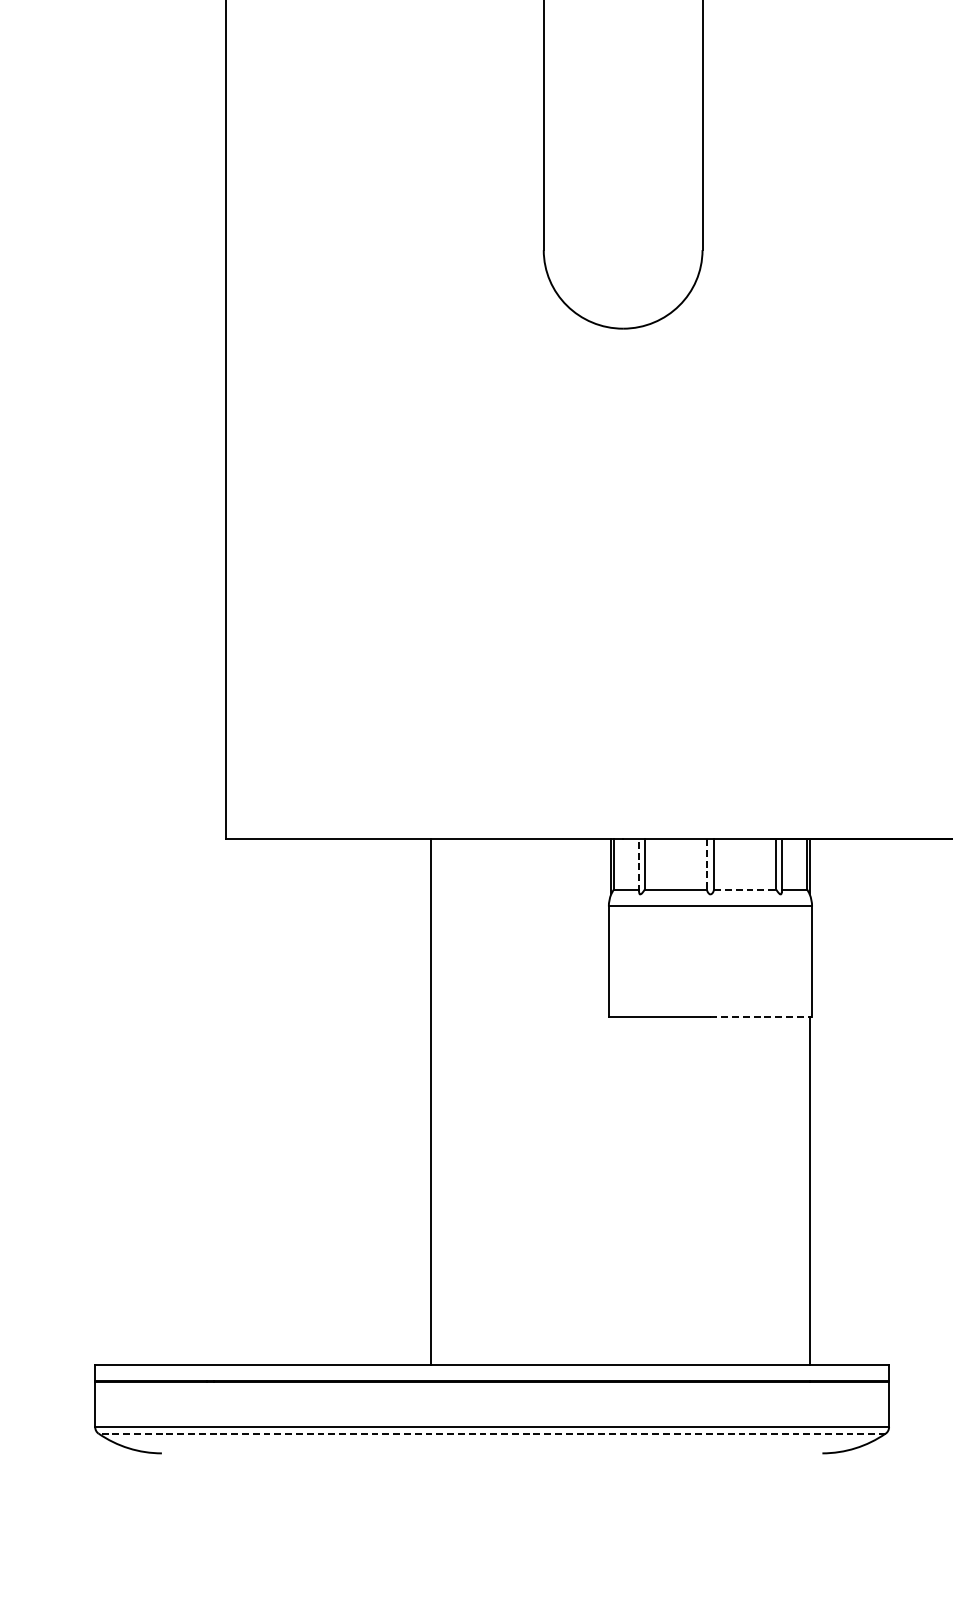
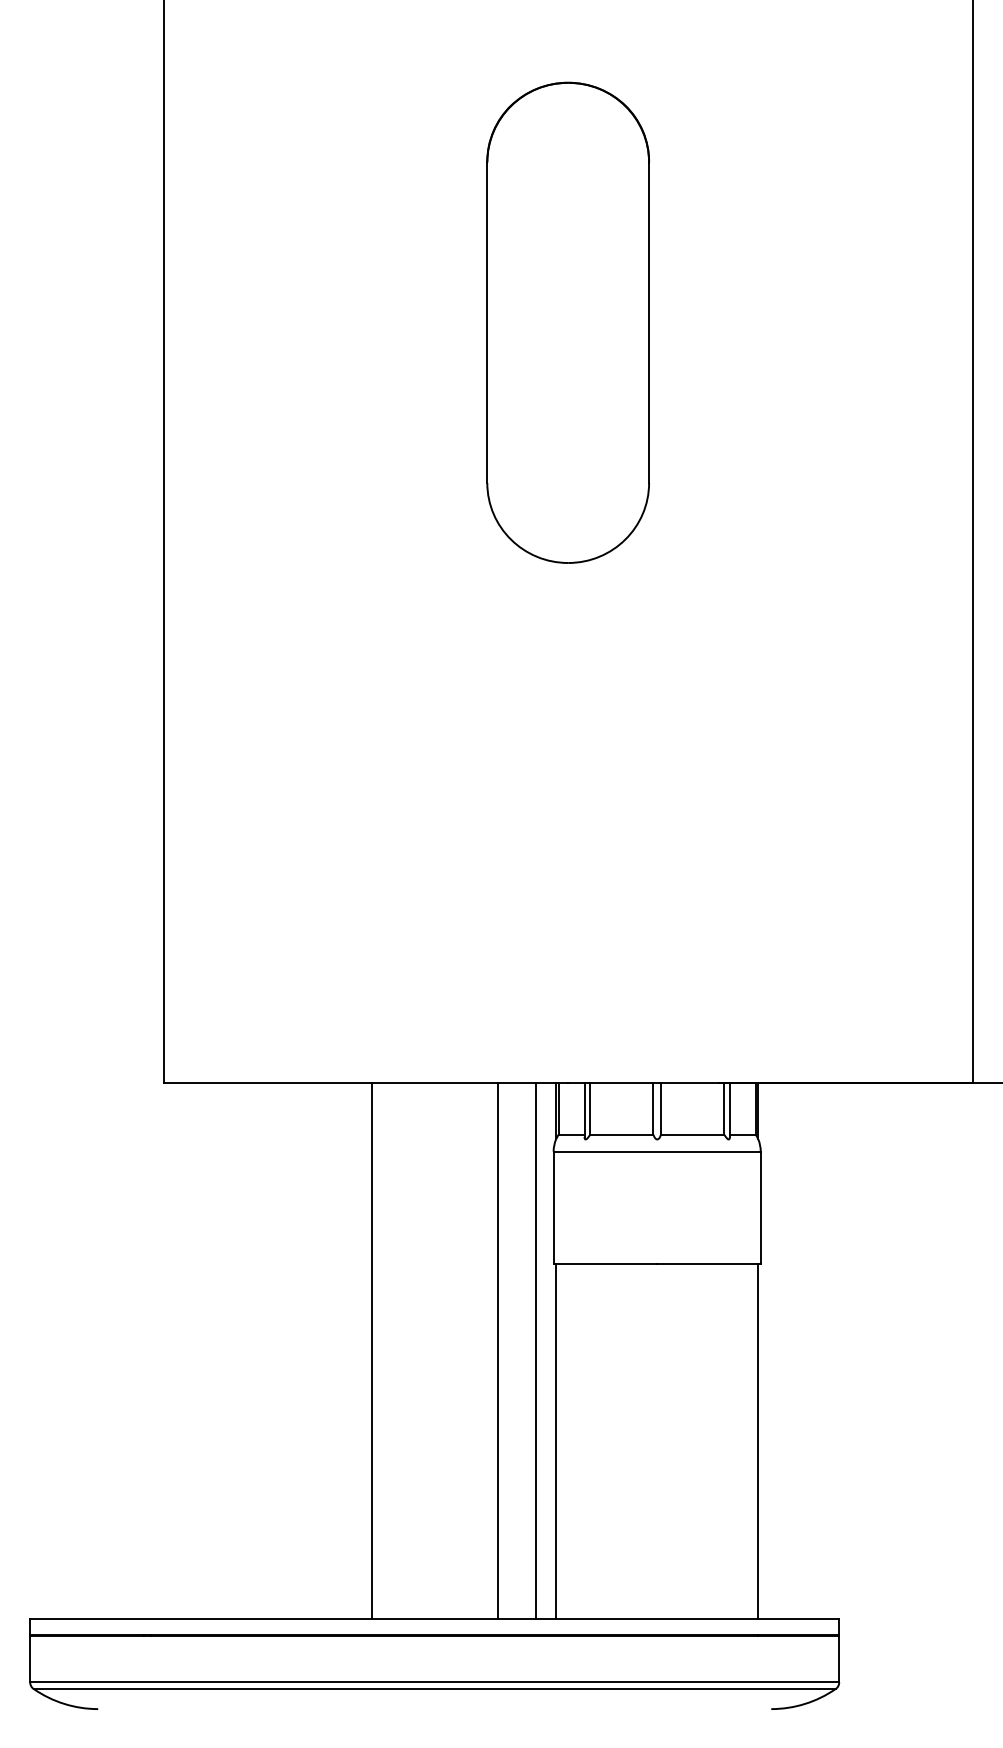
line: (706, 863) -> (653, 1108), dashed -> solid
line: (639, 865) -> (584, 1110), dashed -> solid
line: (745, 889) -> (692, 1134), dashed -> solid
line: (760, 1017) -> (708, 1264), dashed -> solid
line: (553, 1102) -> (497, 1351), added
line: (591, 1102) -> (535, 1351), added
line: (611, 1190) -> (556, 1441), added
line: (491, 1434) -> (434, 1689), dashed -> solid

